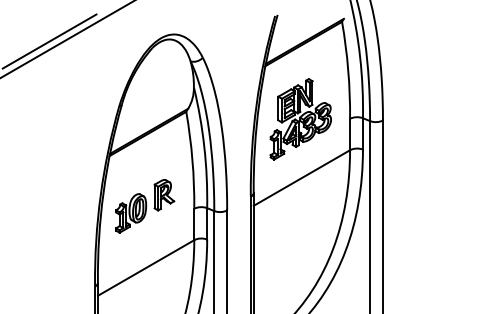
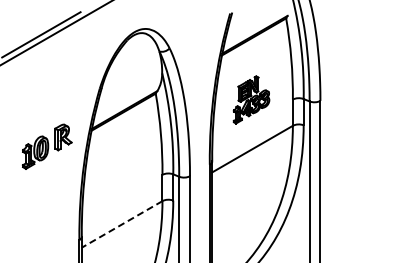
part: (300, 118) -> (251, 99), size x0.7
part: (144, 205) -> (46, 146), moved
line: (146, 268) -> (122, 224), solid -> dashed

